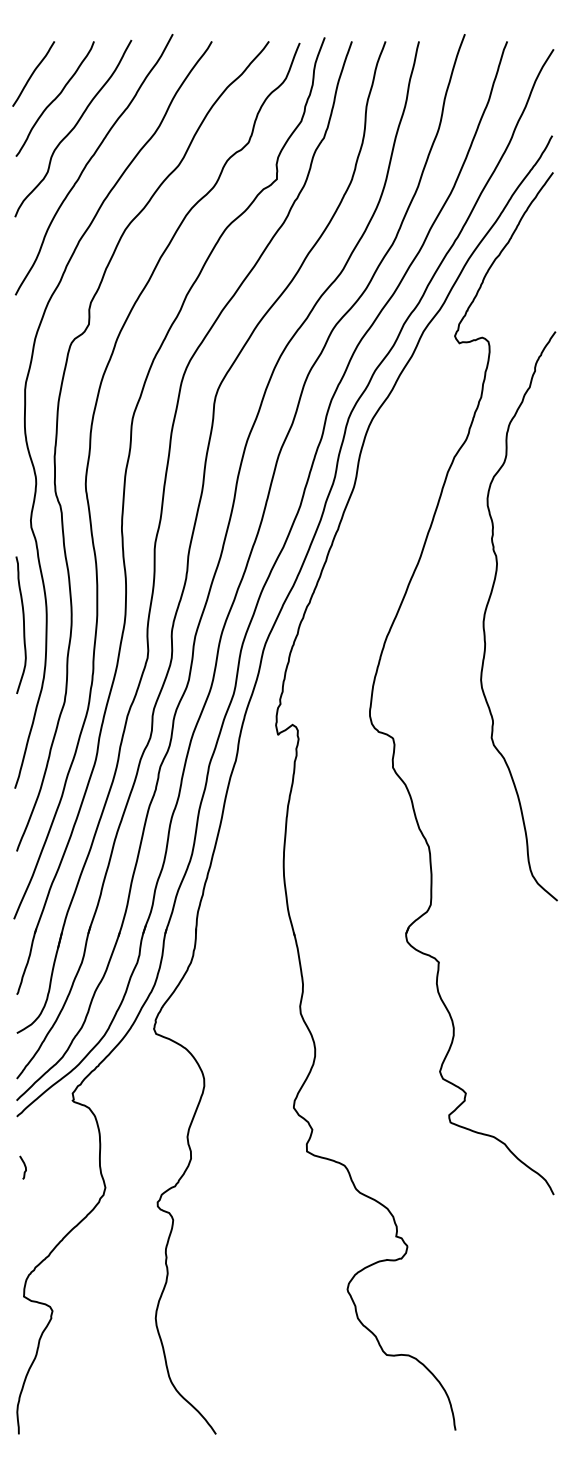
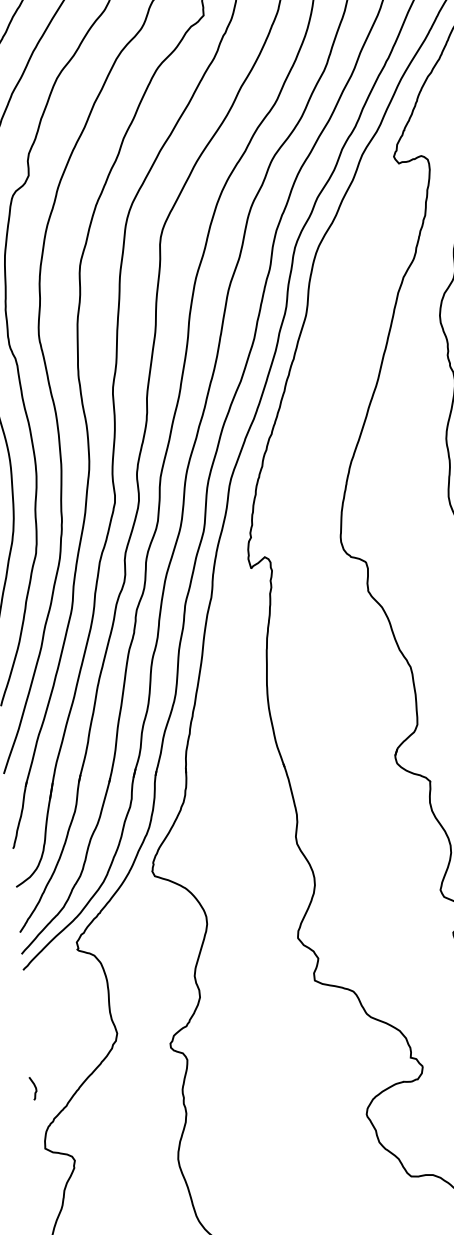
curve: (24, 1167) -> (34, 1088), moved

